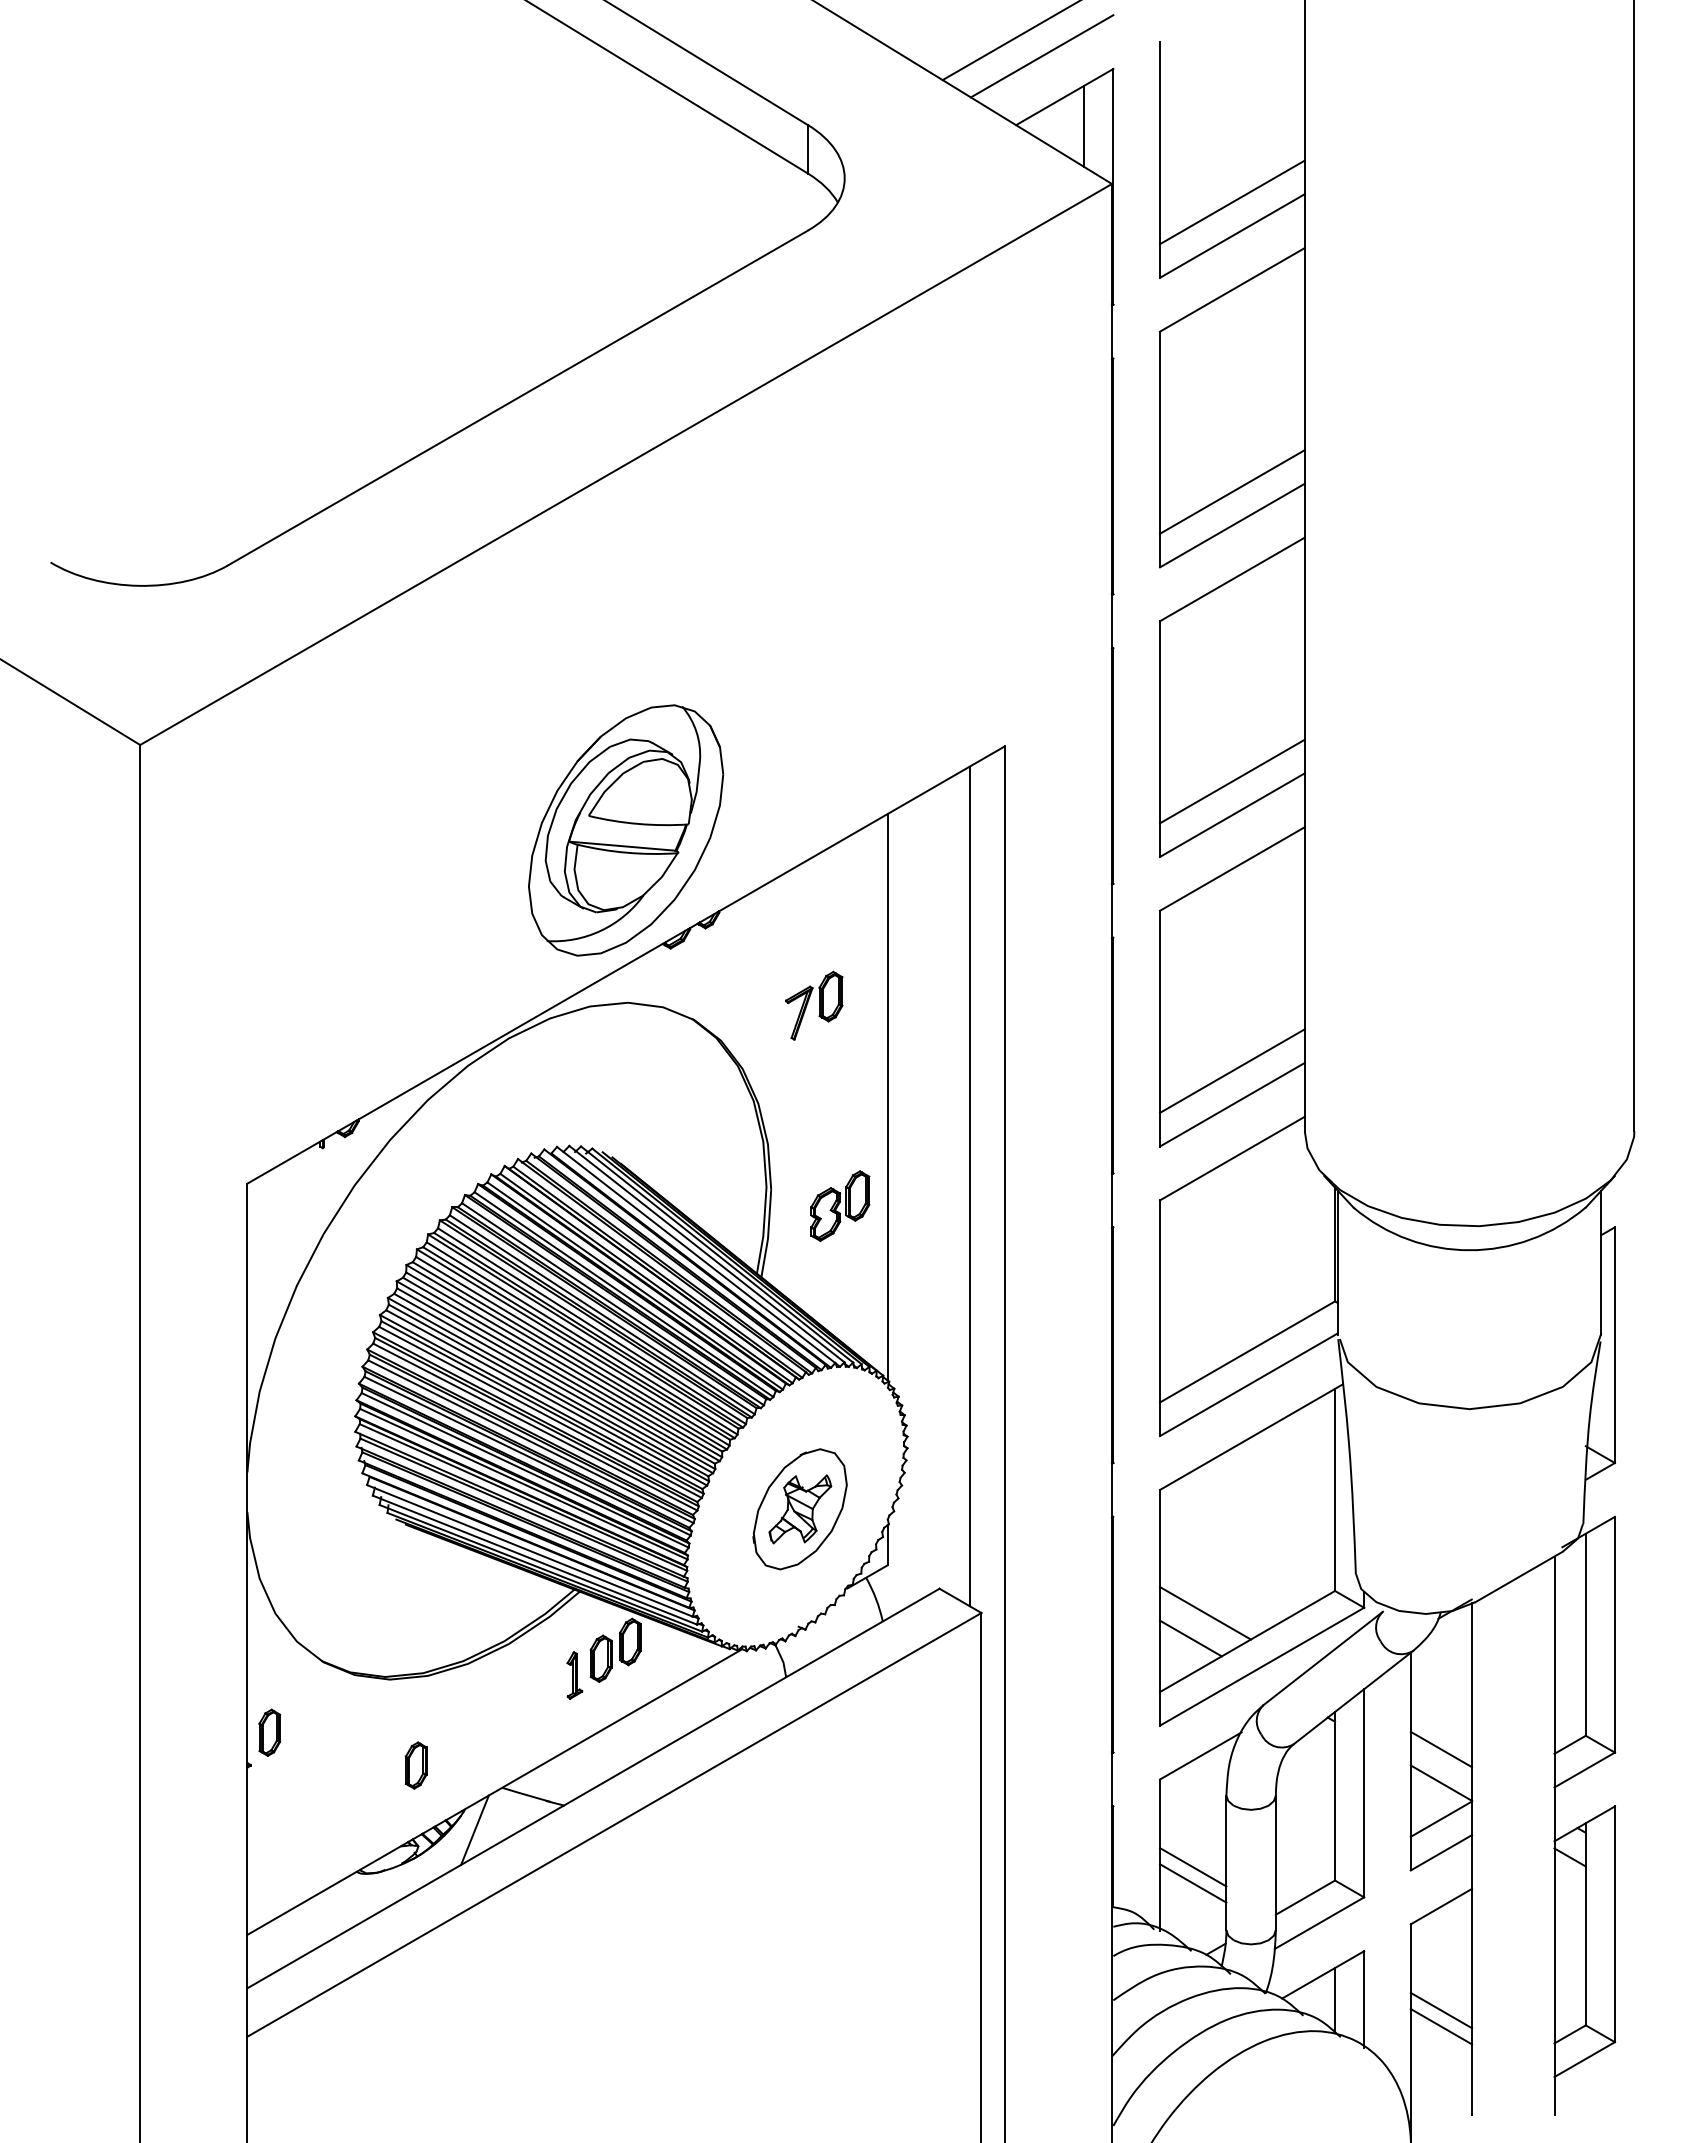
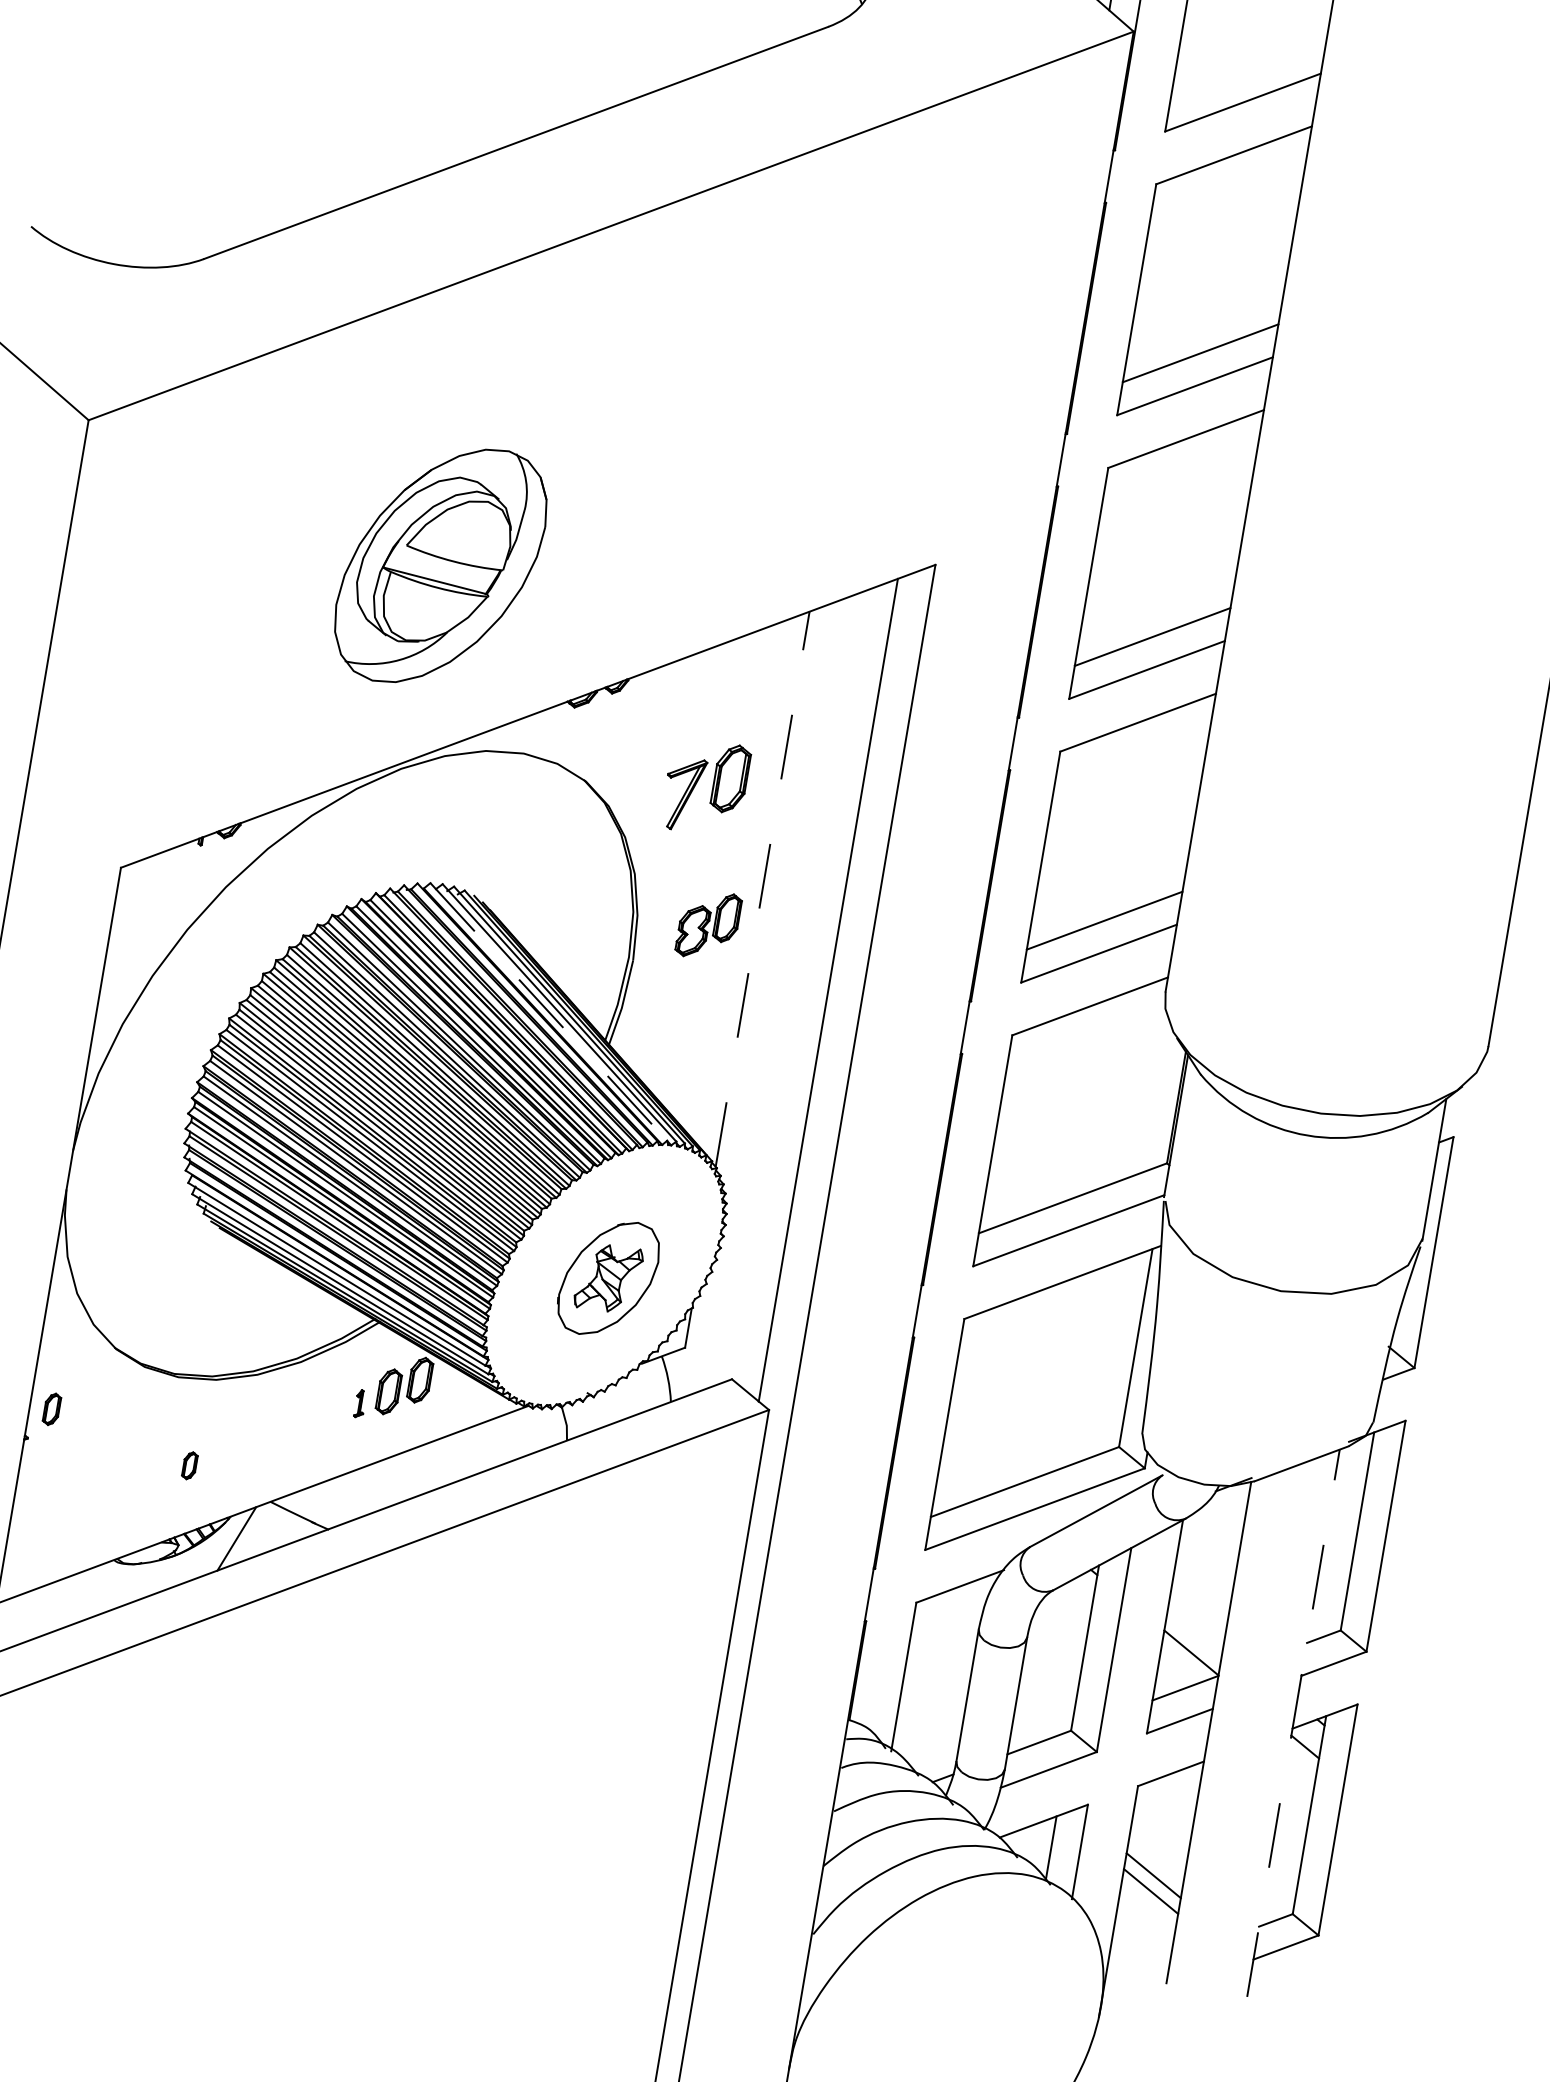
line: (1232, 202) -> (1248, 69), removed
part: (626, 830) -> (441, 566), moved
part: (814, 1005) -> (706, 787), size x1.4
line: (887, 1096) -> (762, 888), solid -> dashed
part: (840, 1205) -> (709, 924), moved
line: (696, 1255) -> (549, 1012), solid -> dashed
line: (1205, 1613) -> (988, 1447), removed
line: (1190, 1638) -> (969, 1469), removed
part: (574, 1675) -> (359, 1403), size x0.6
part: (269, 1732) -> (51, 1409), size x0.7
line: (1441, 1749) -> (1197, 1619), removed
part: (415, 1765) -> (189, 1465), size x0.6
line: (1554, 1835) -> (1293, 1722), solid -> dashed
line: (1193, 1867) -> (934, 1694), removed
line: (1193, 1883) -> (931, 1710), removed

